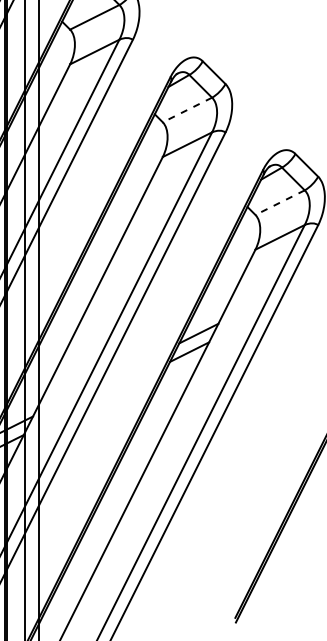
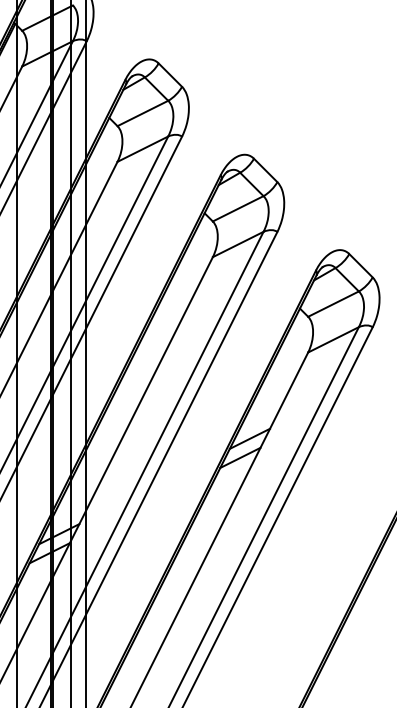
line: (186, 110) -> (237, 209), dashed -> solid
line: (280, 203) -> (333, 304), dashed -> solid

